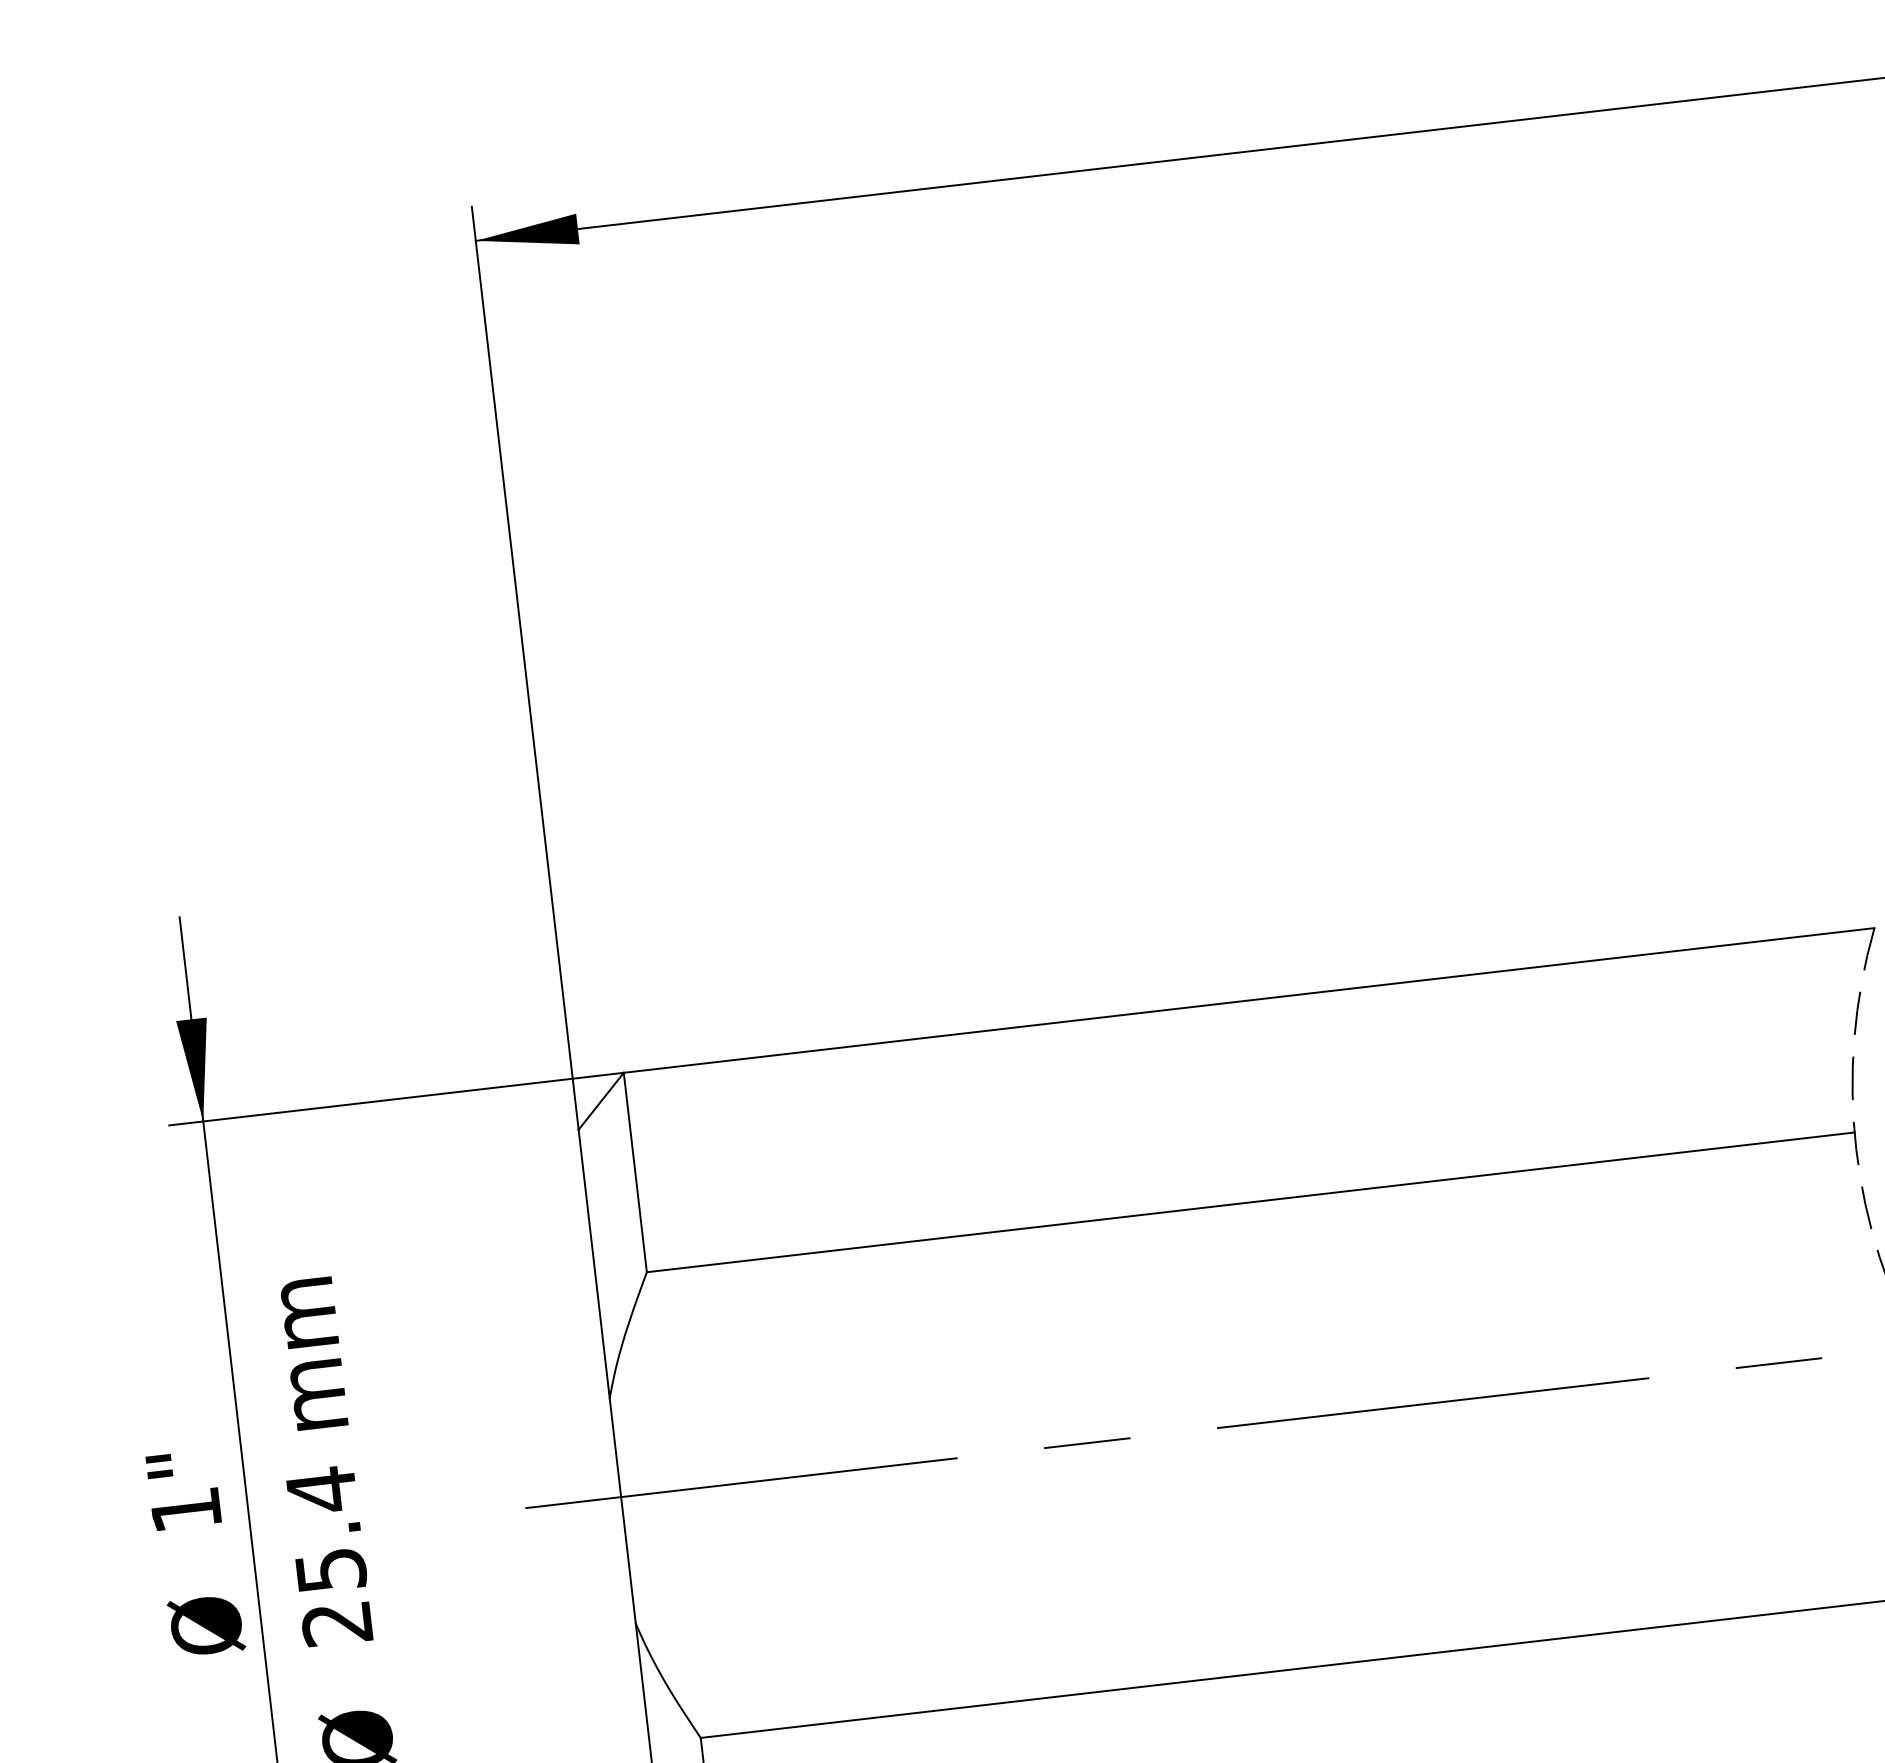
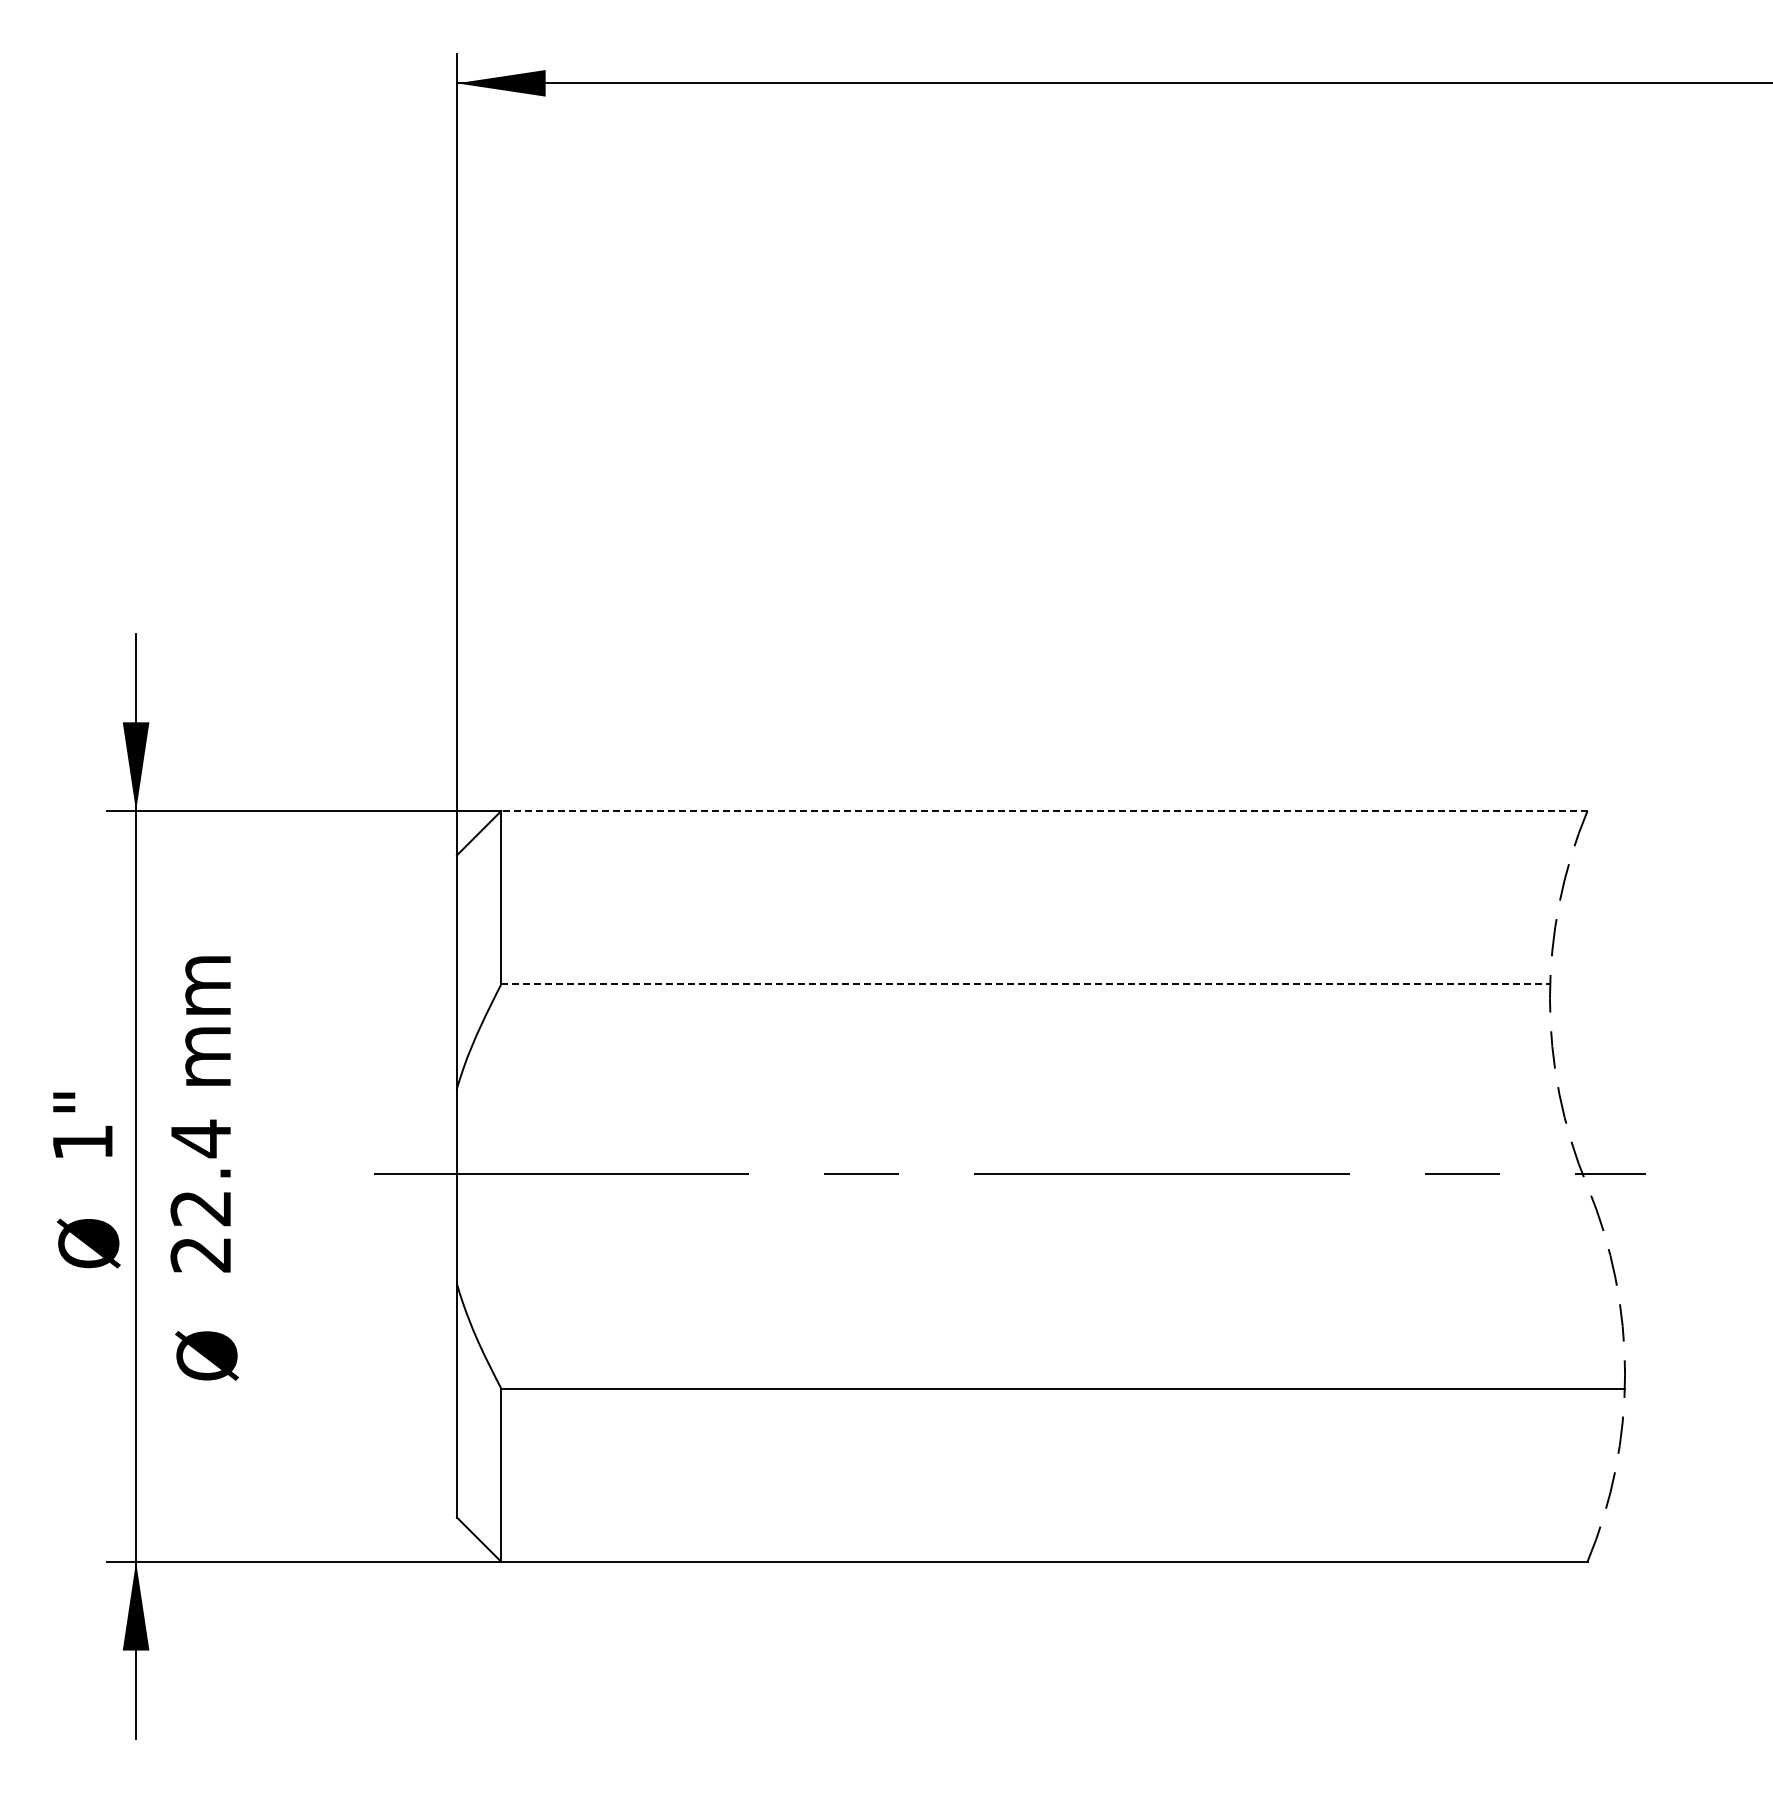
line: (1248, 1001) -> (1043, 811), solid -> dashed
line: (1251, 1202) -> (1026, 984), solid -> dashed
text: (330, 1570) -> (200, 1208), 25.4 -> 22.4

